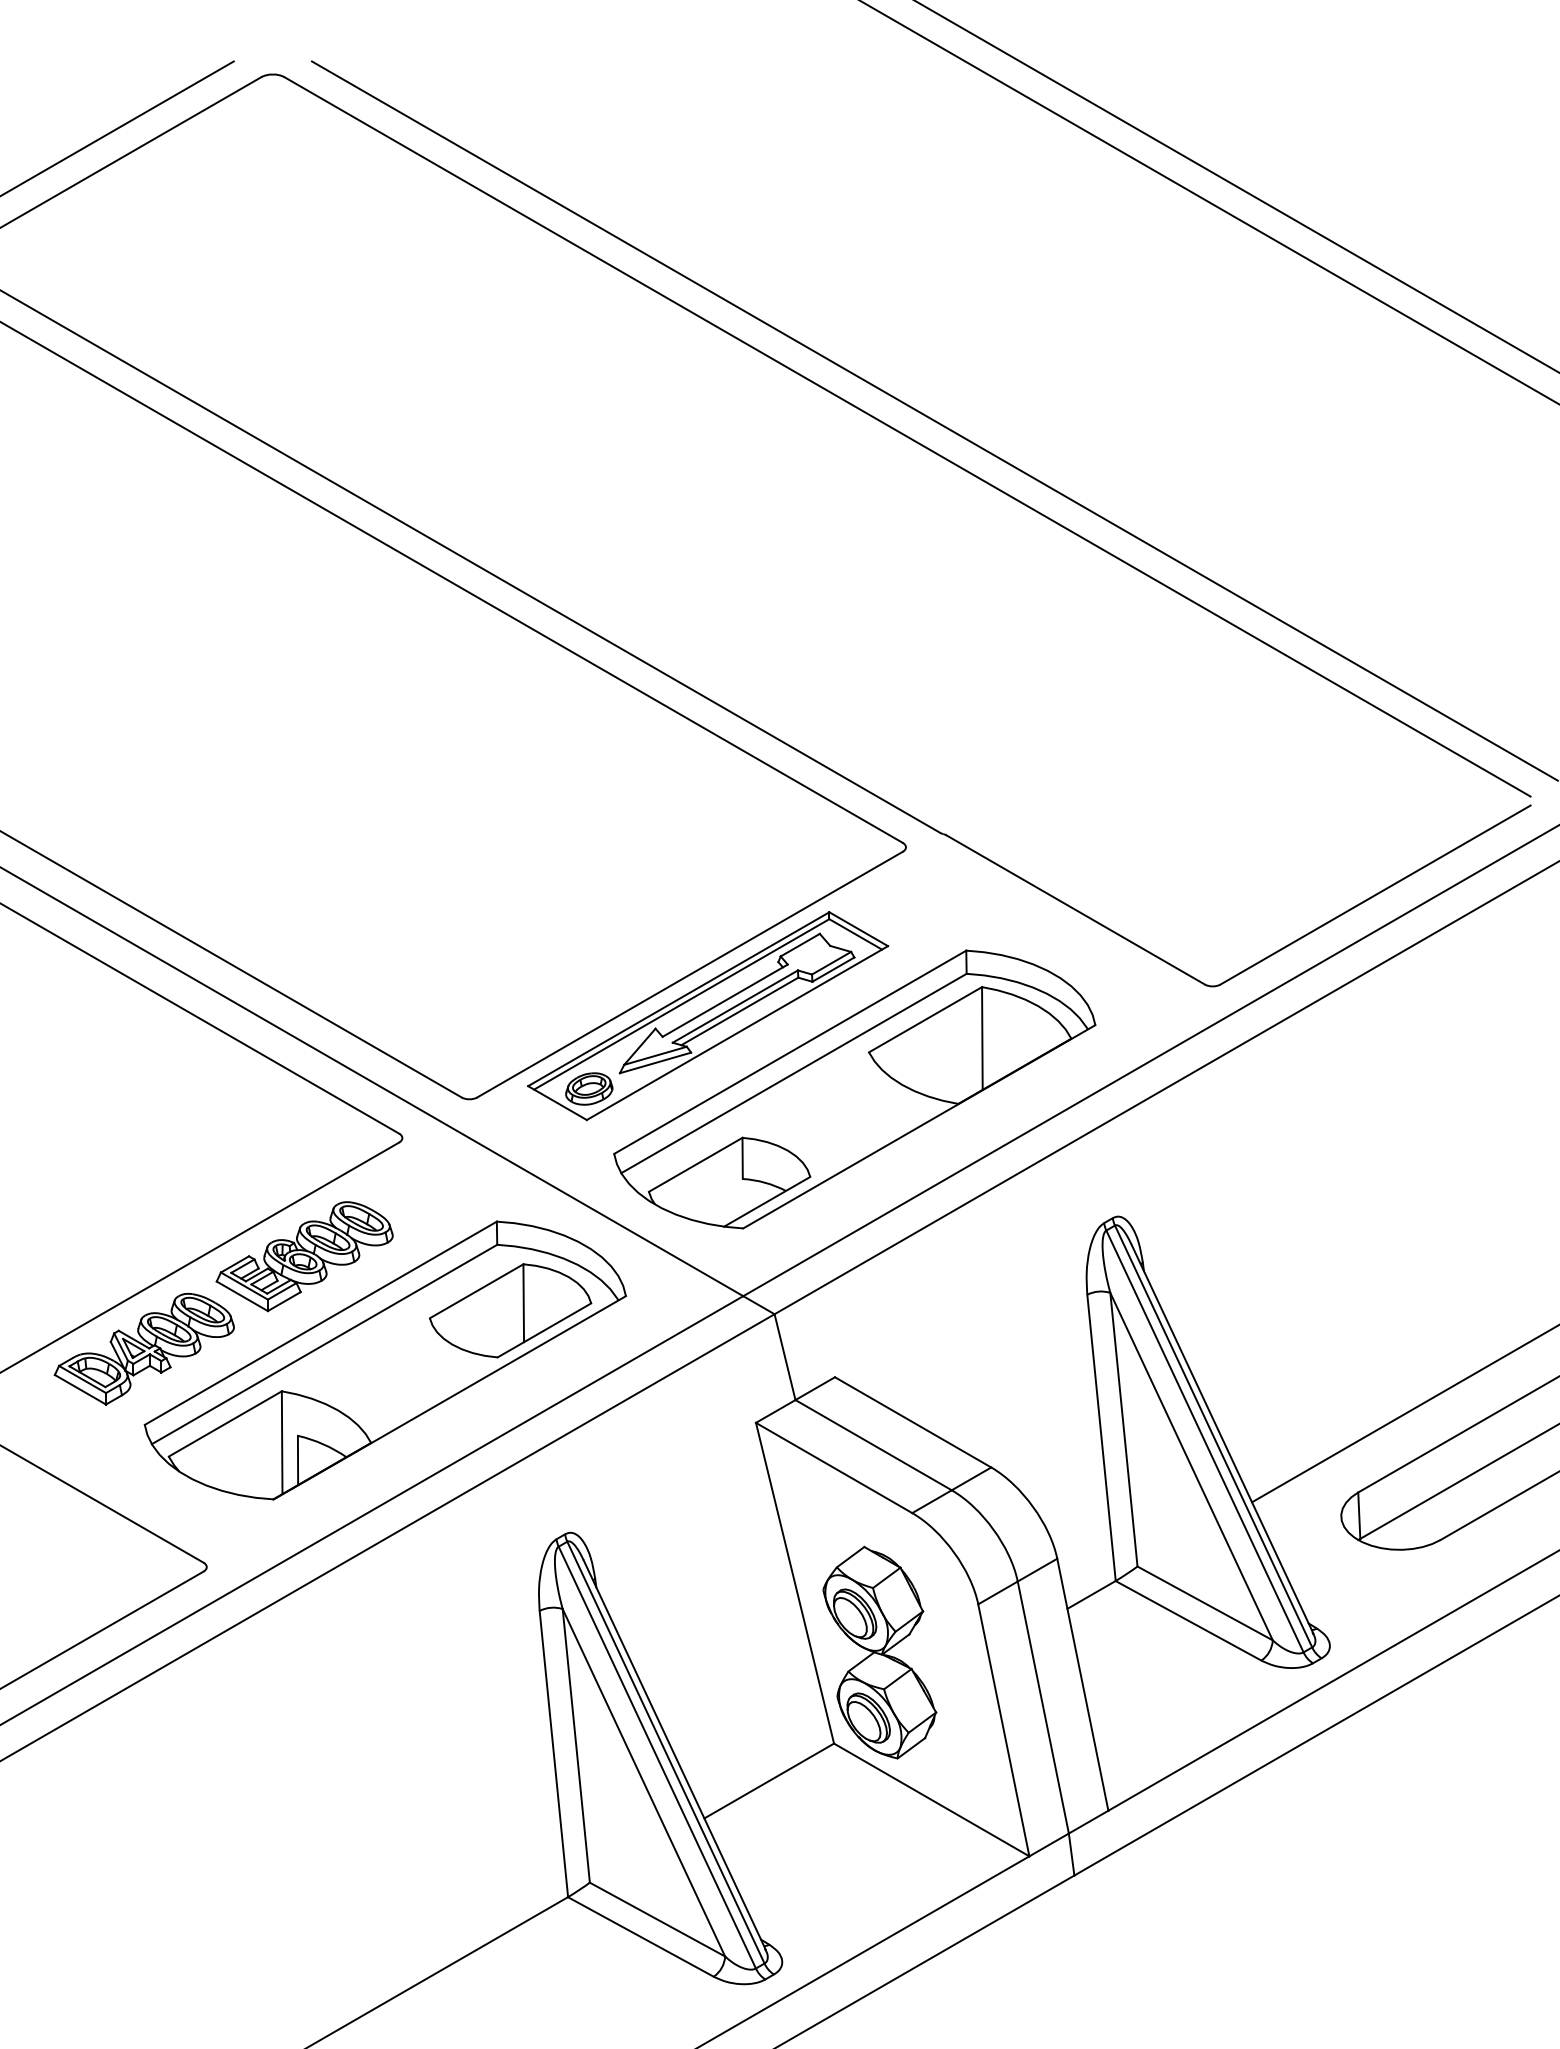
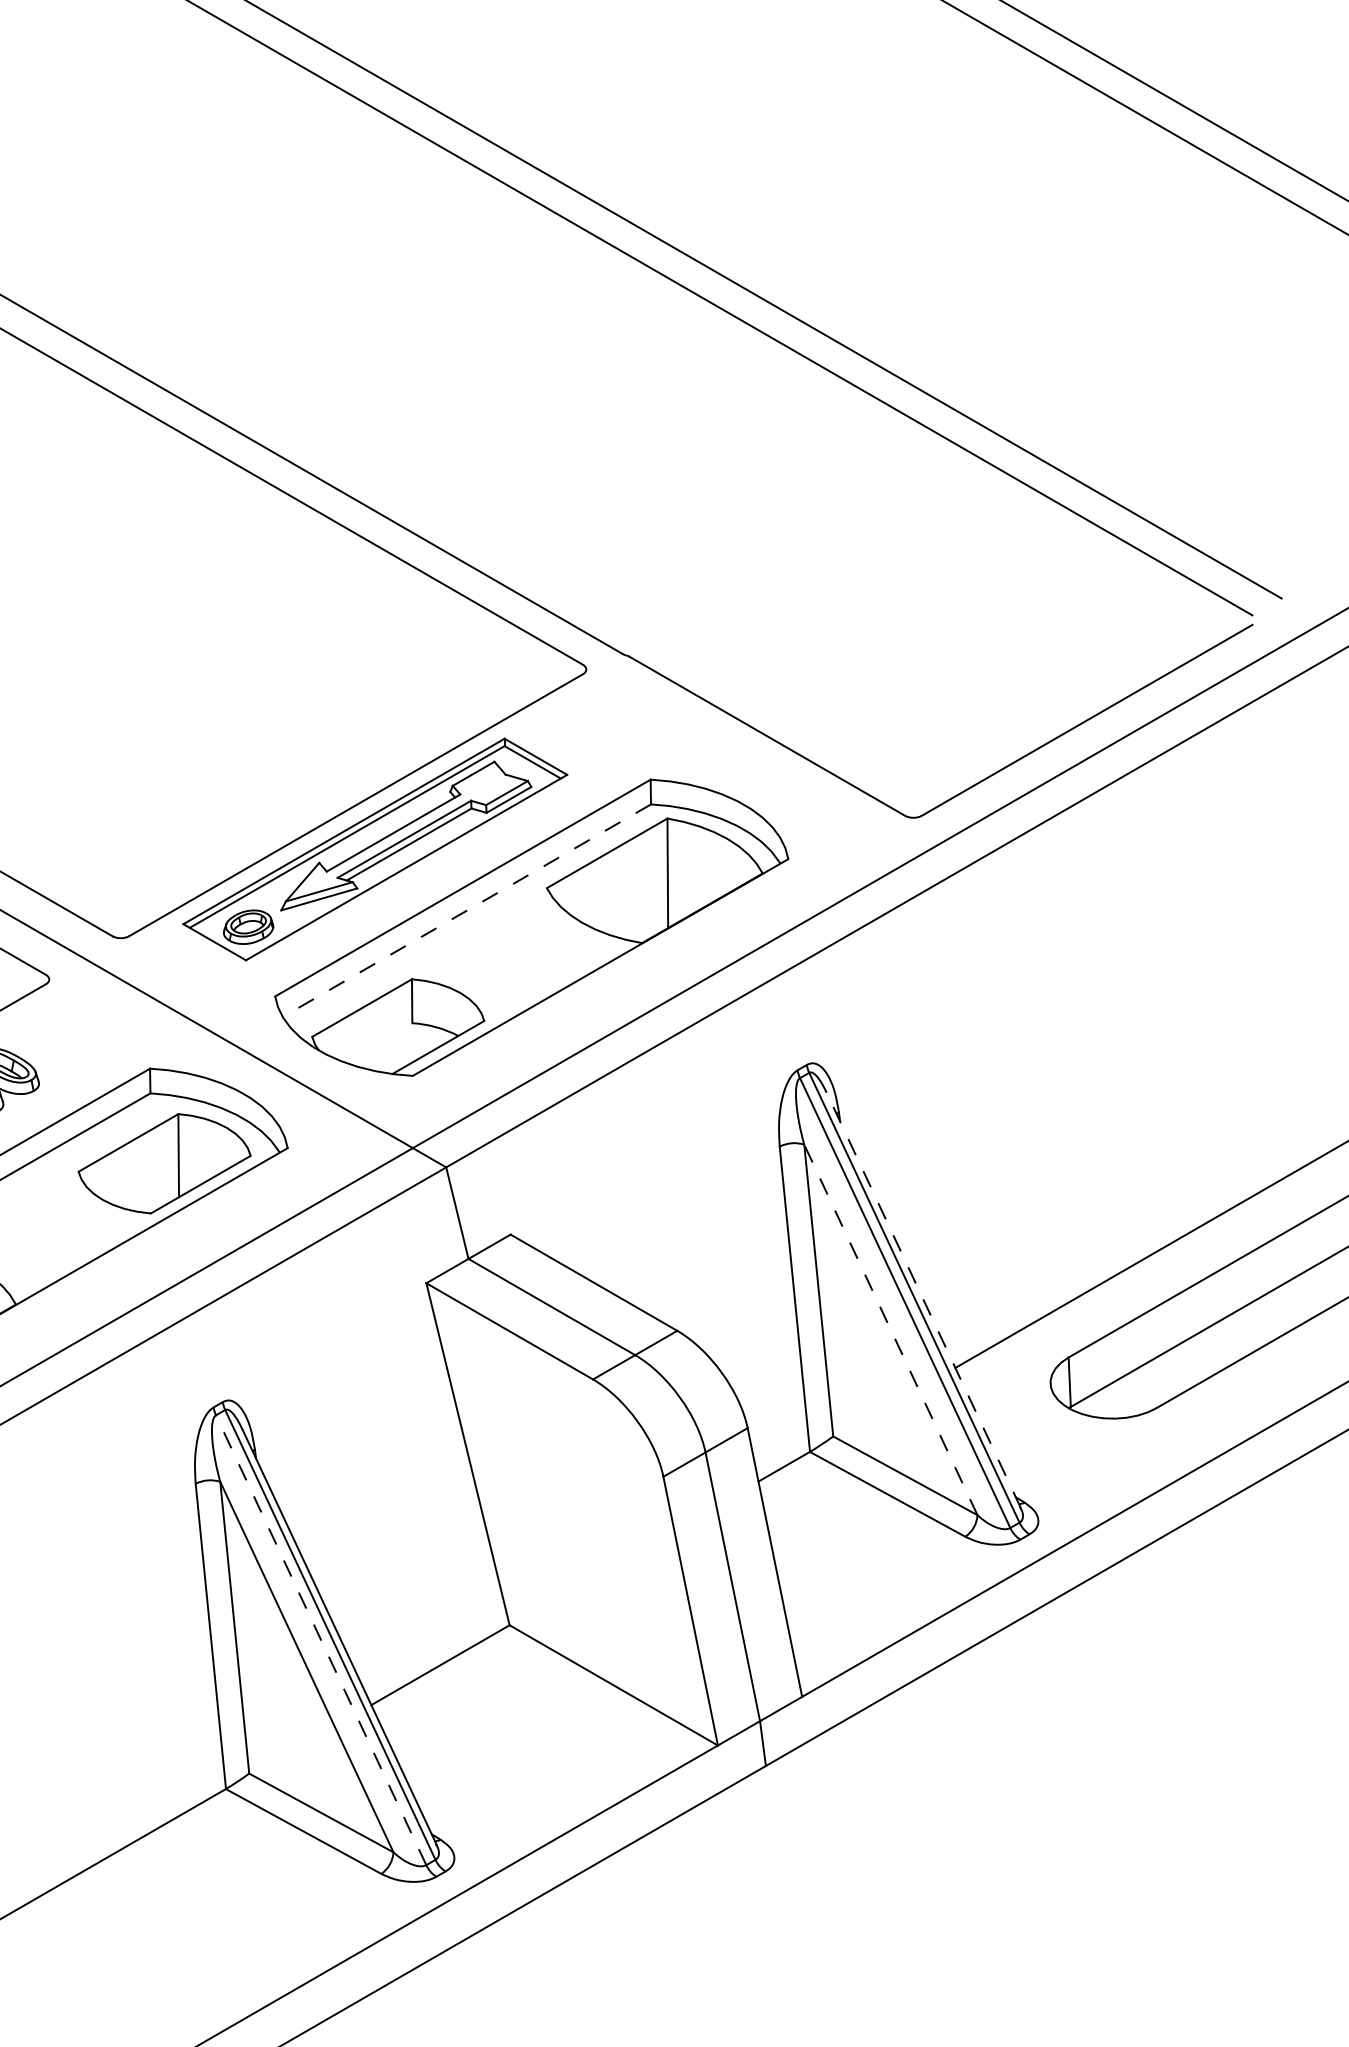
line: (793, 1073) -> (466, 910), solid -> dashed
line: (1222, 1438) -> (923, 1299), solid -> dashed
line: (1191, 1466) -> (890, 1329), solid -> dashed
part: (879, 1652) -> (558, 1528), removed
line: (657, 1757) -> (321, 1640), solid -> dashed

